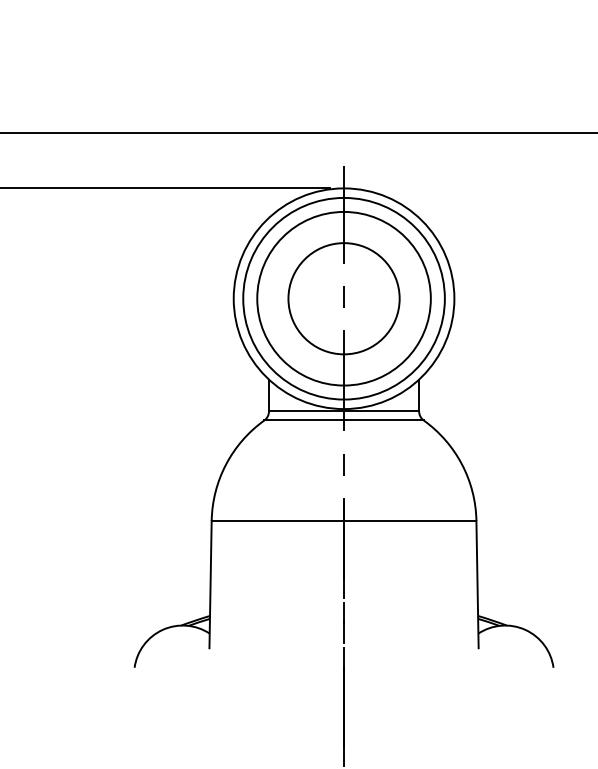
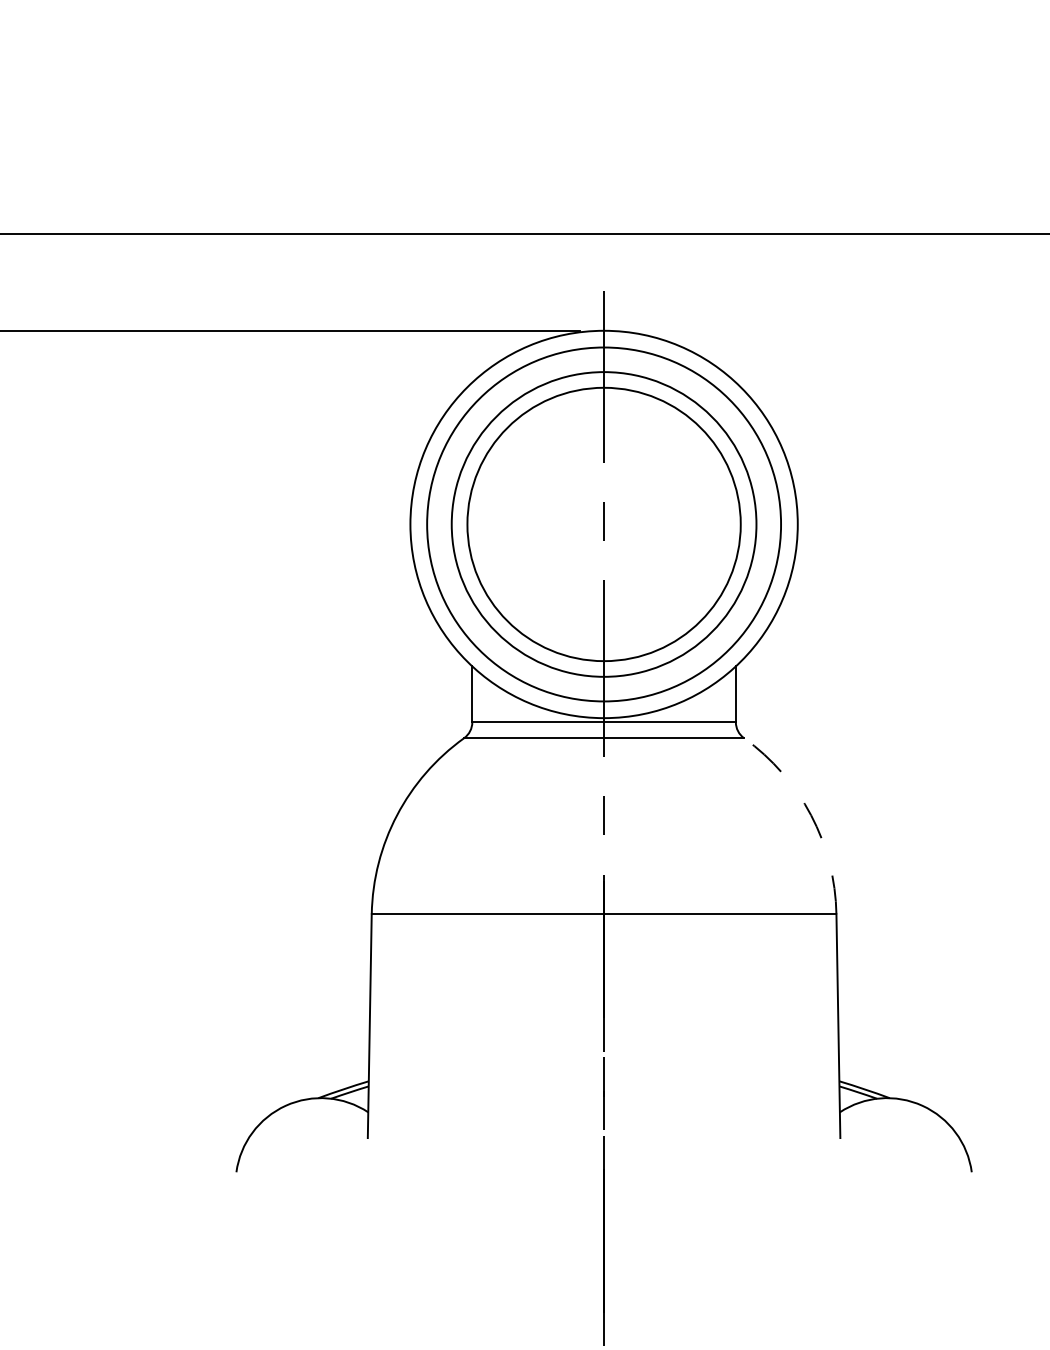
circle: (343, 298) -> (603, 524), size x1.4
arc: (462, 464) -> (812, 815), solid -> dashed

